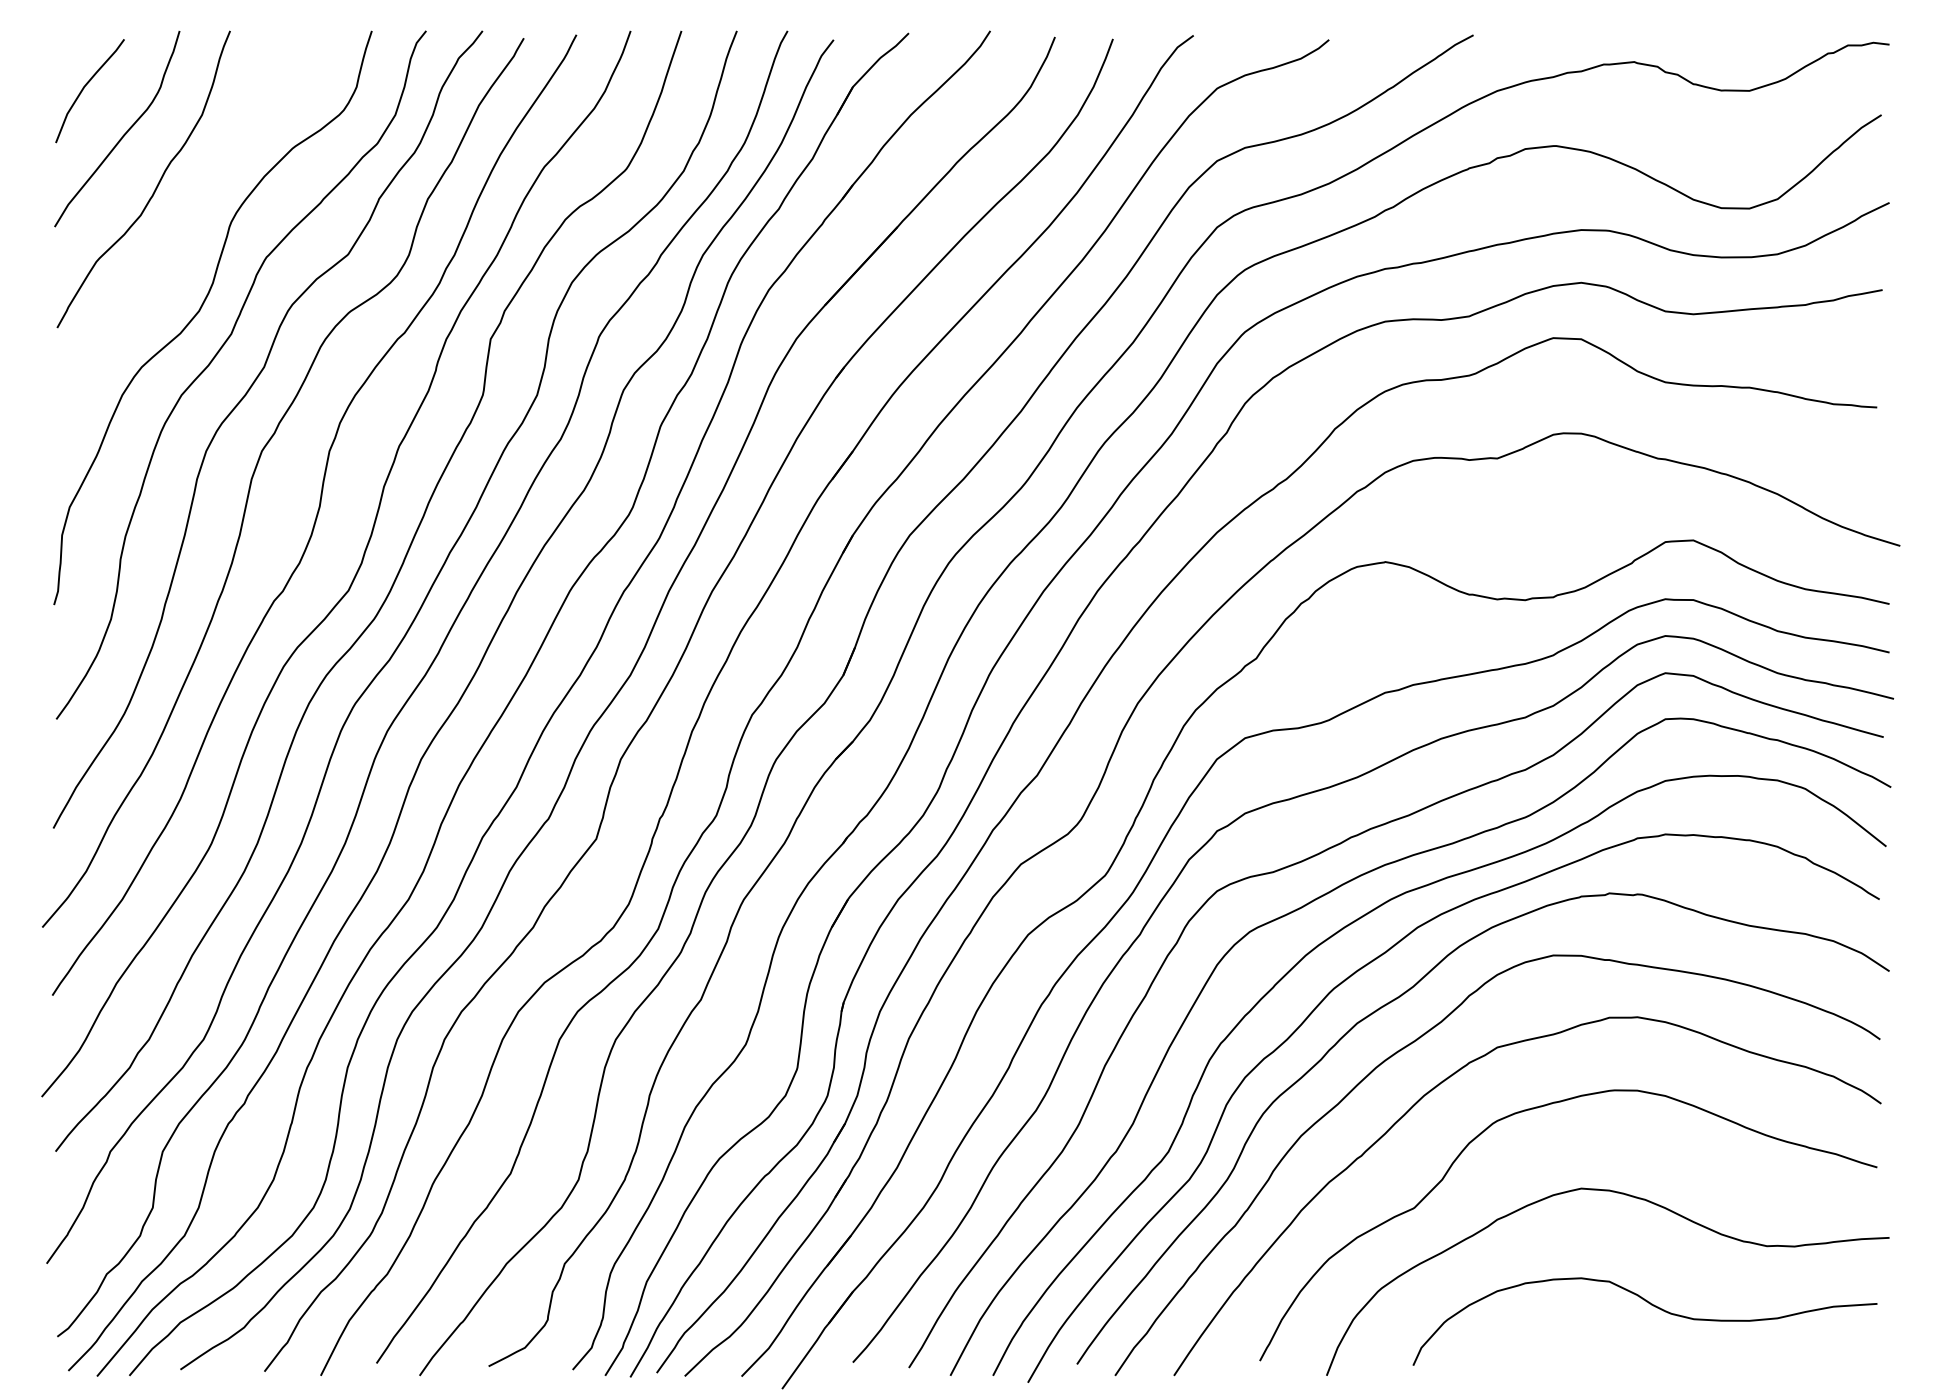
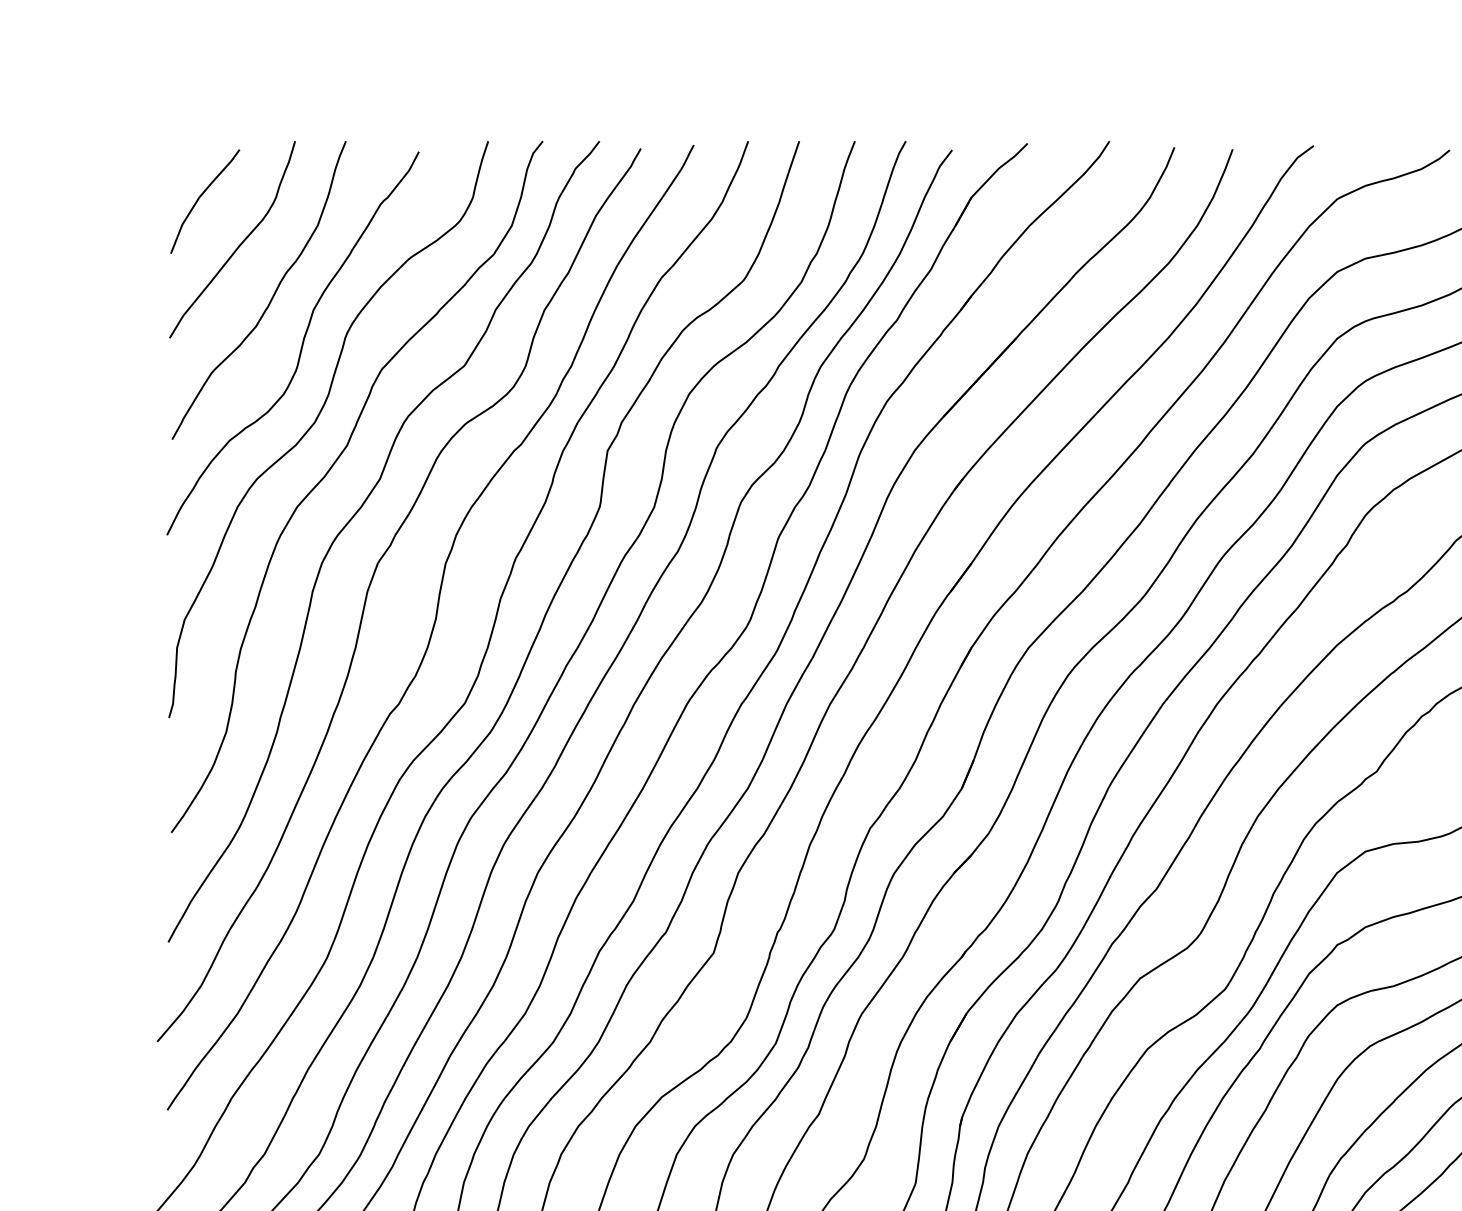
curve: (185, 234) -> (301, 345), added

